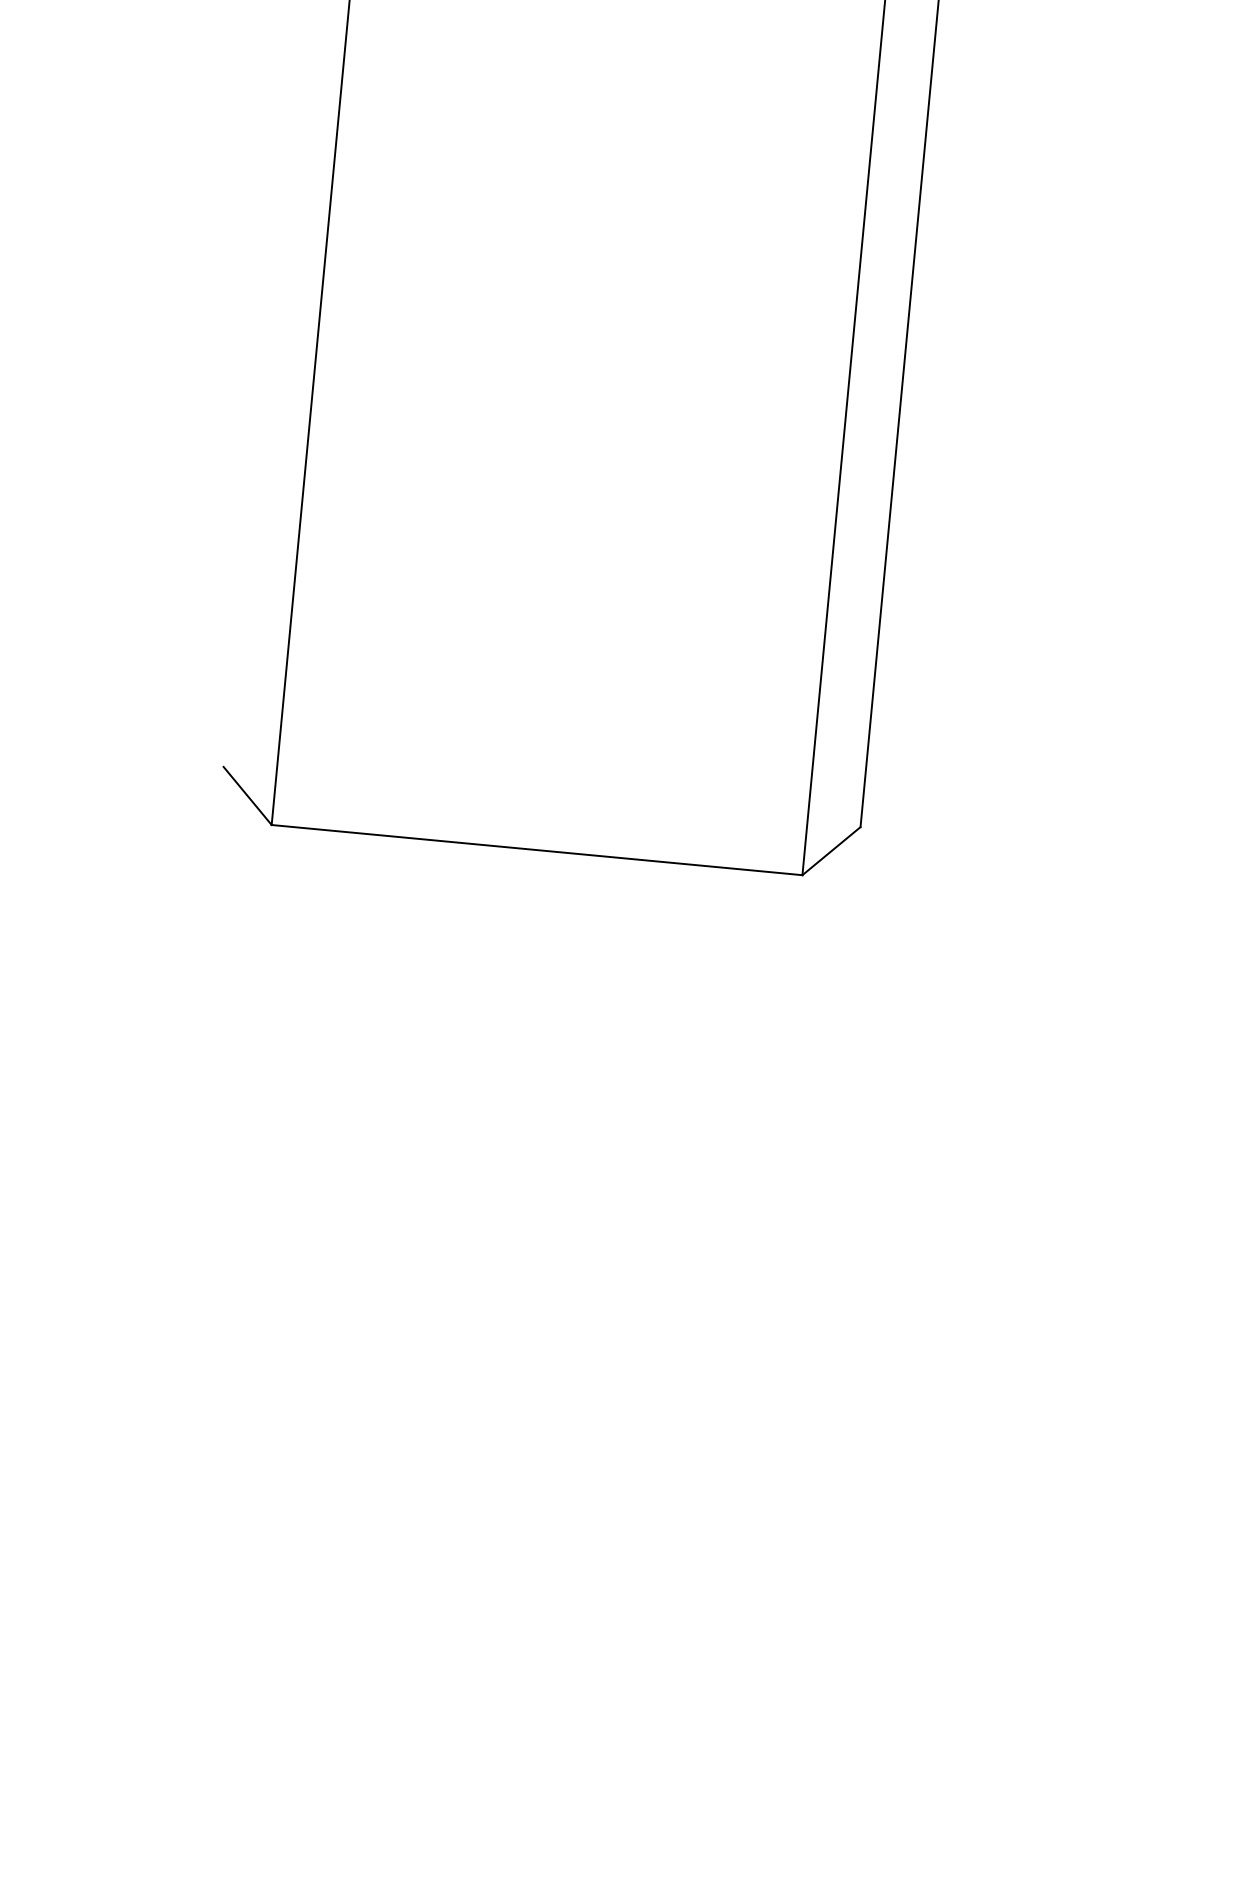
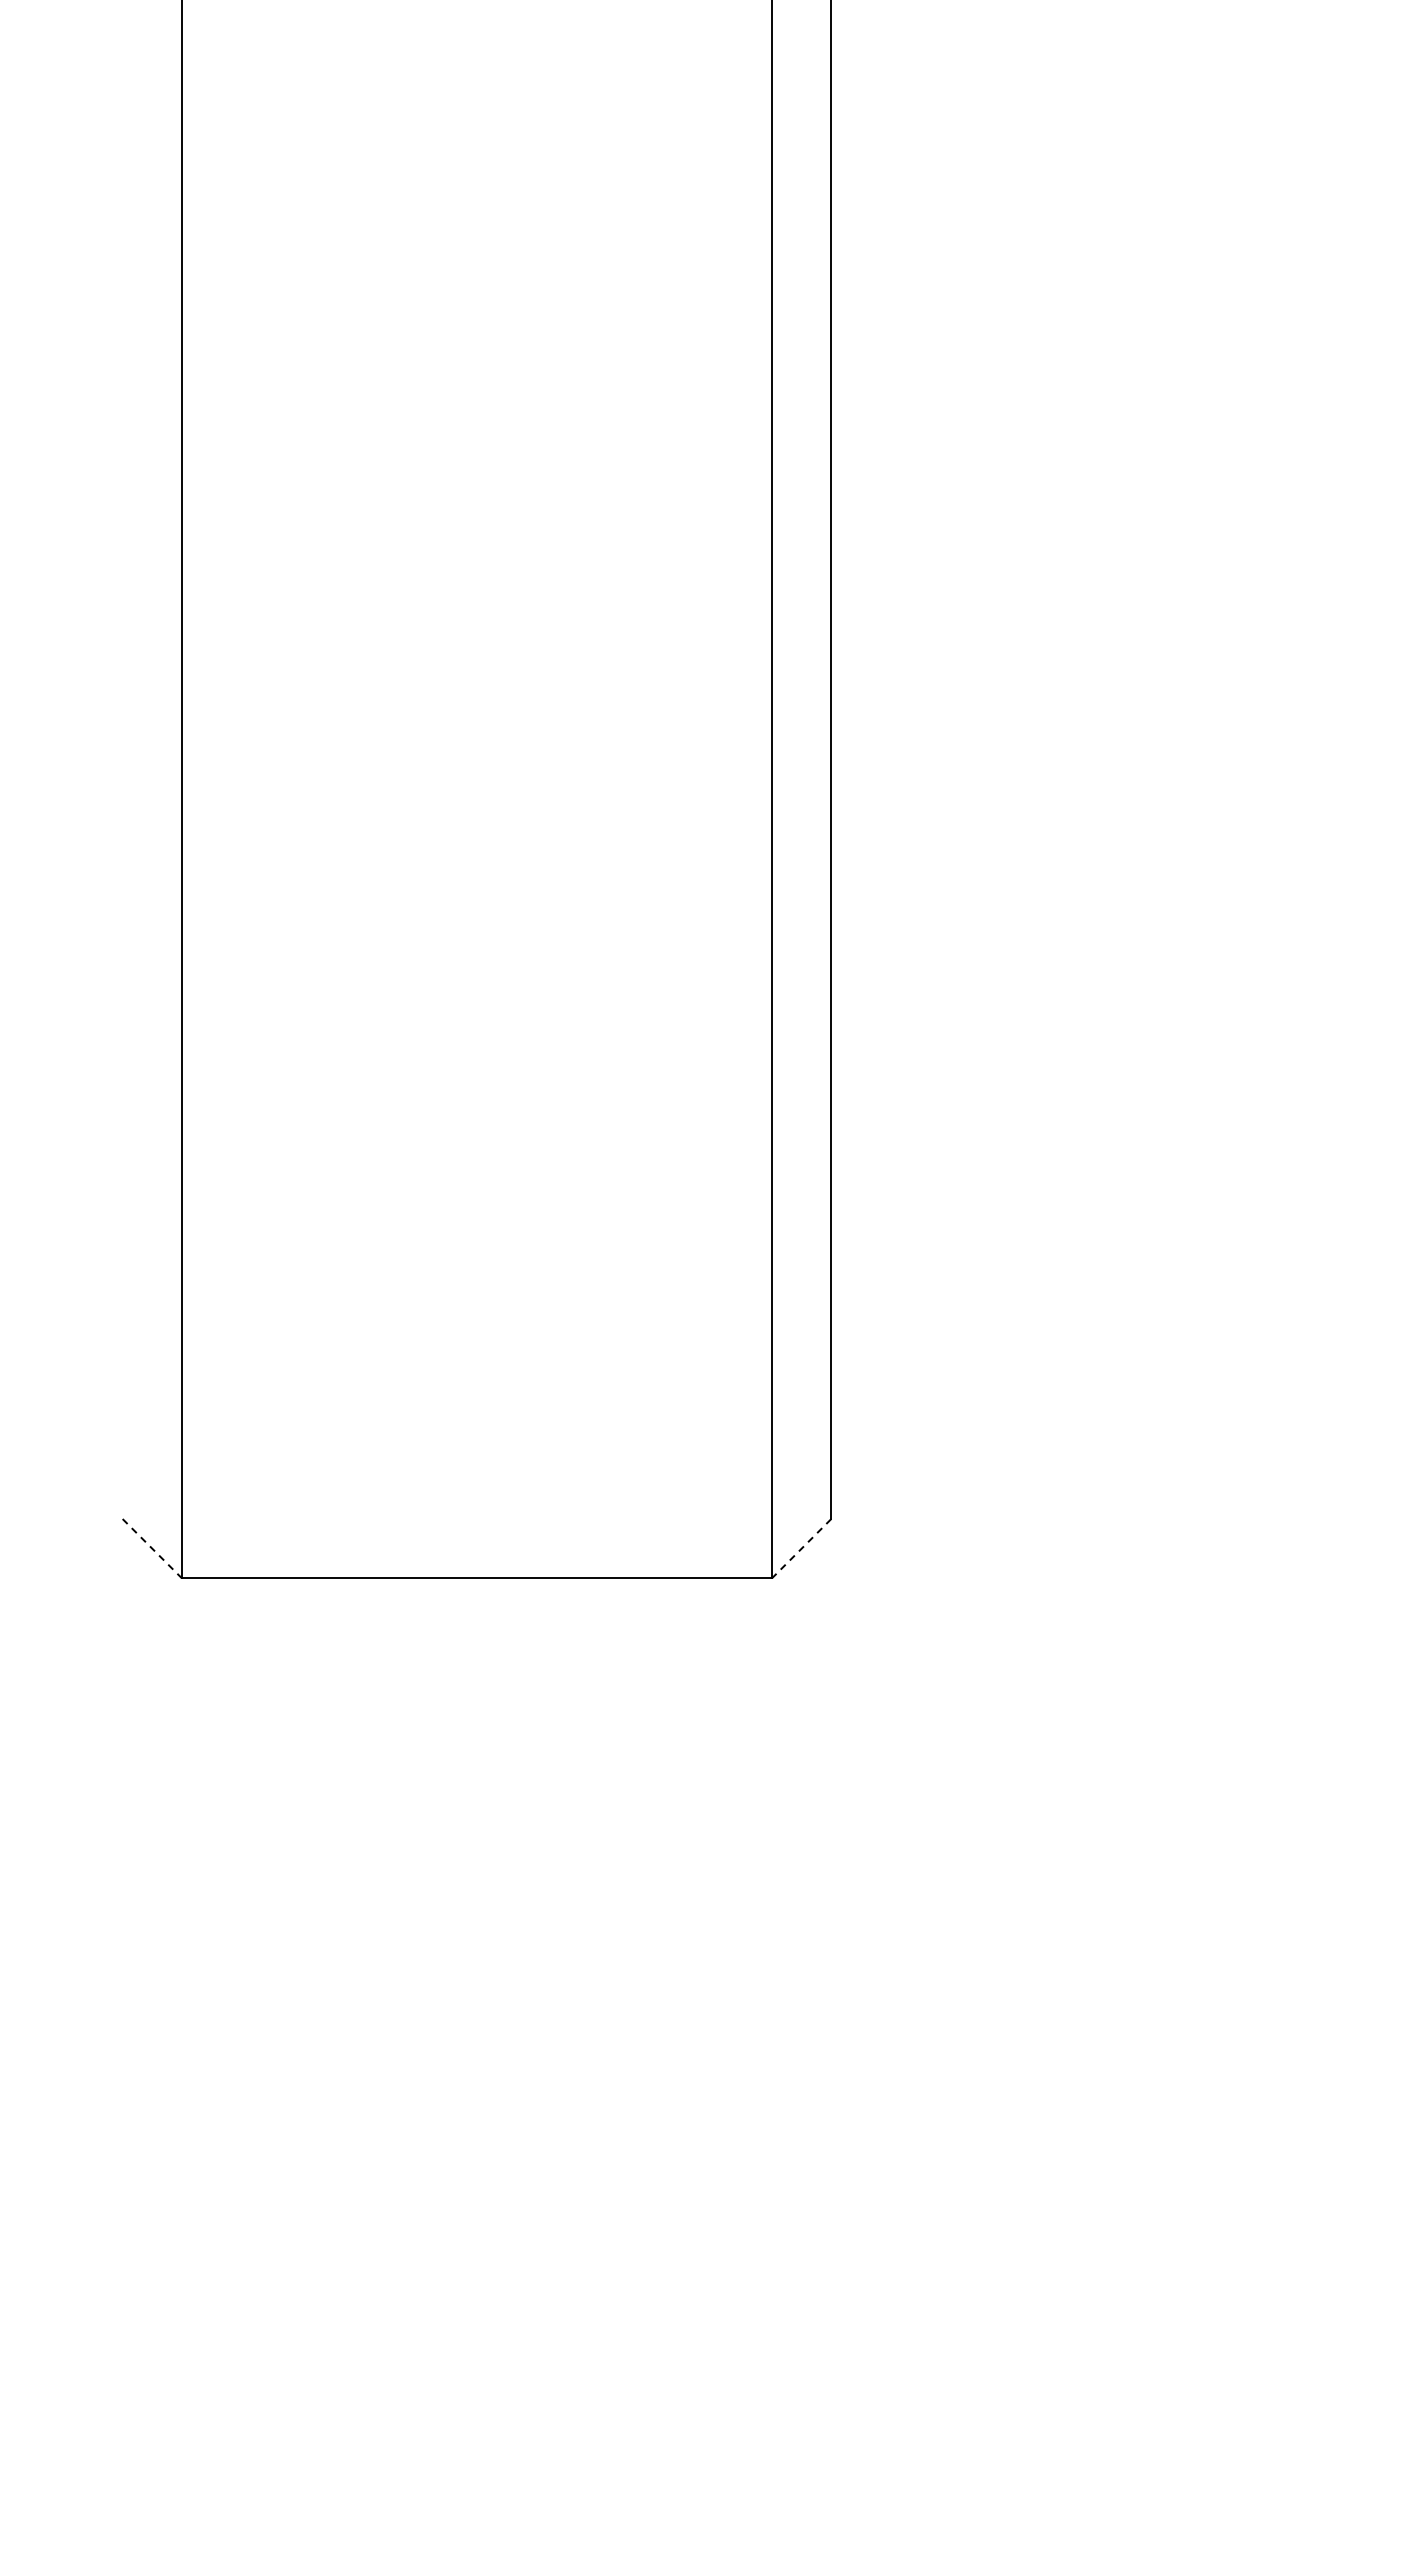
line: (247, 795) -> (152, 1548), solid -> dashed
line: (831, 851) -> (801, 1548), solid -> dashed

